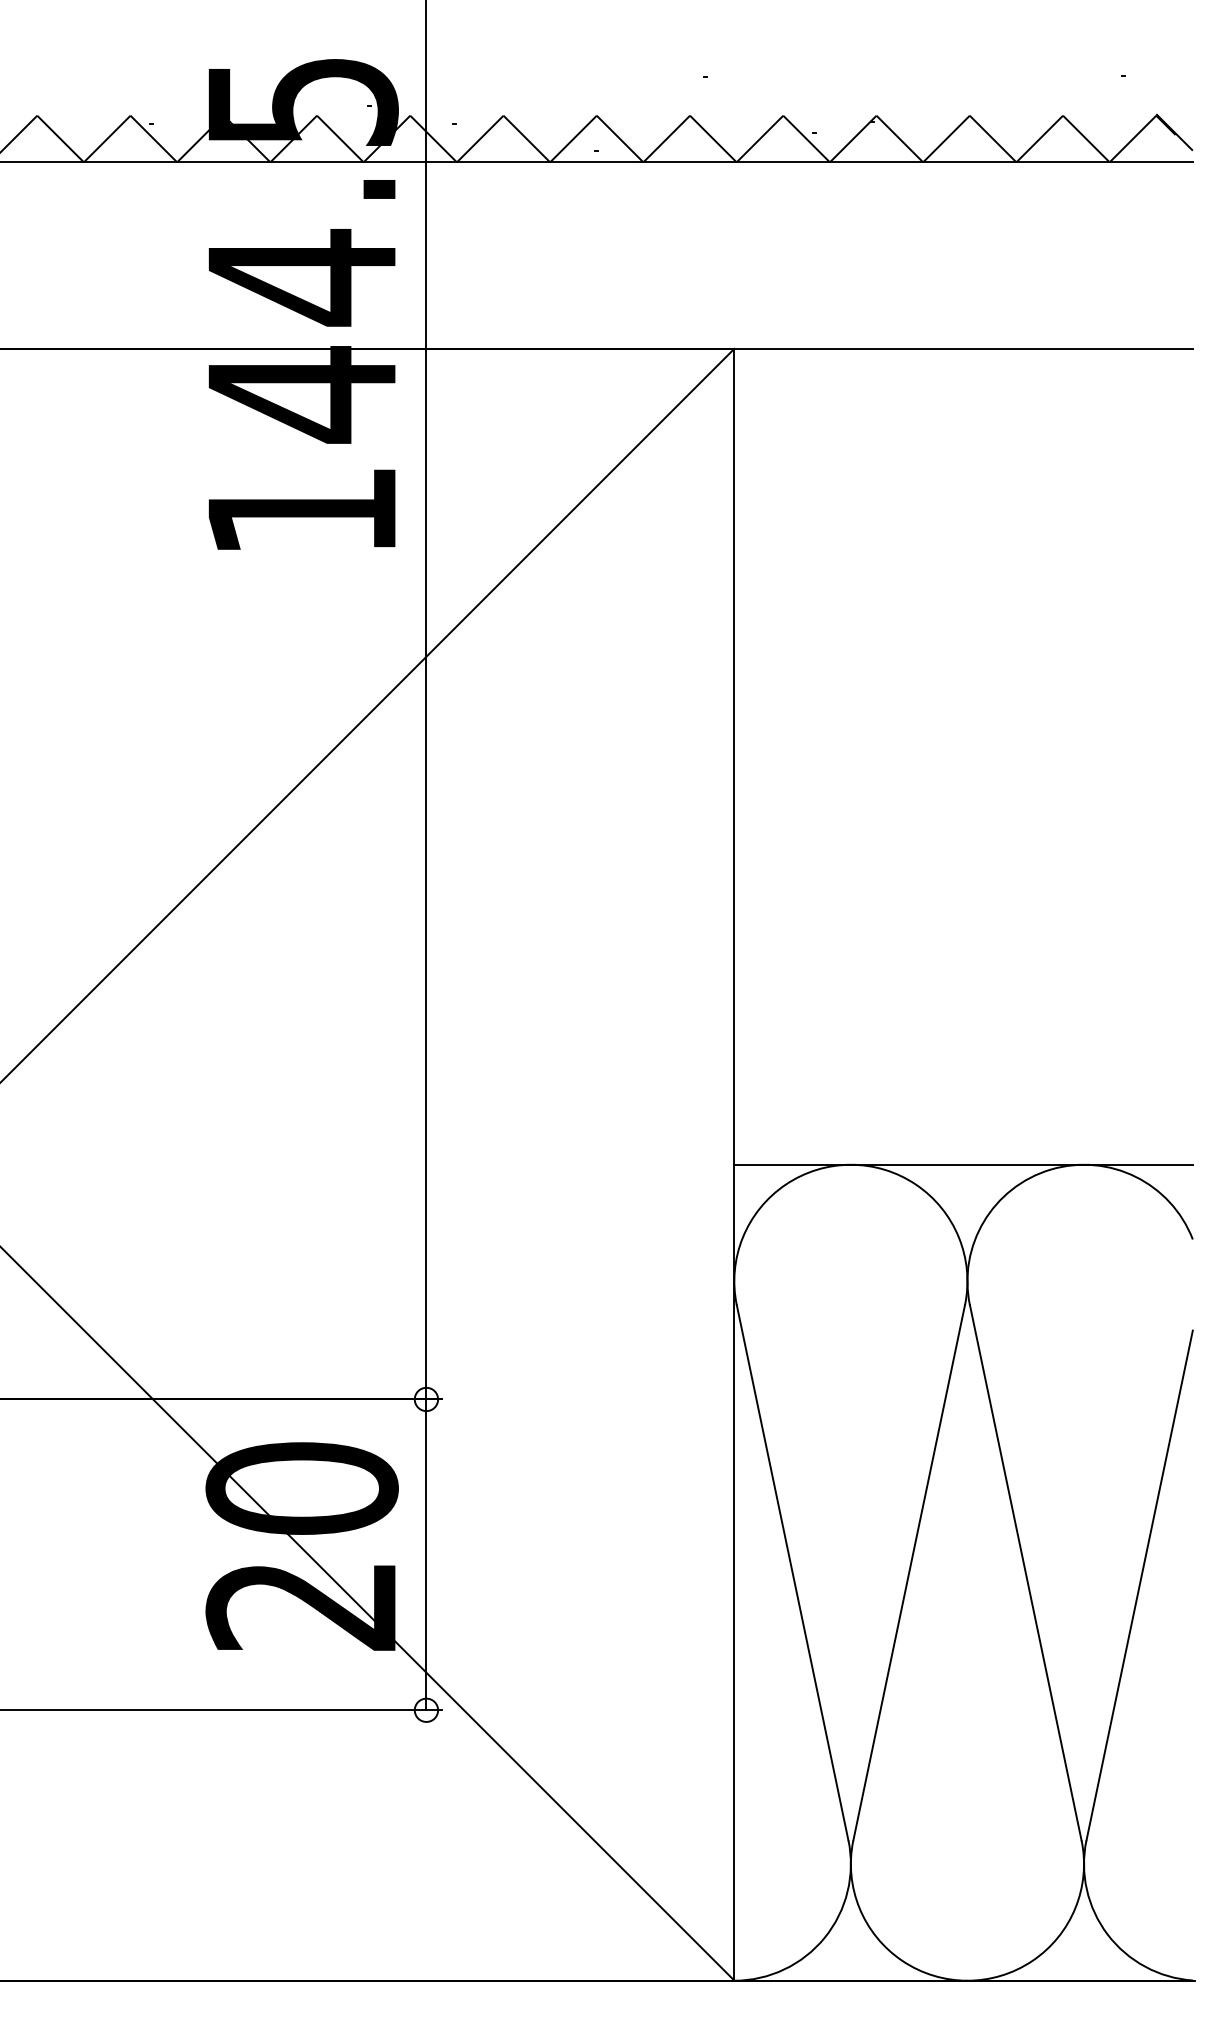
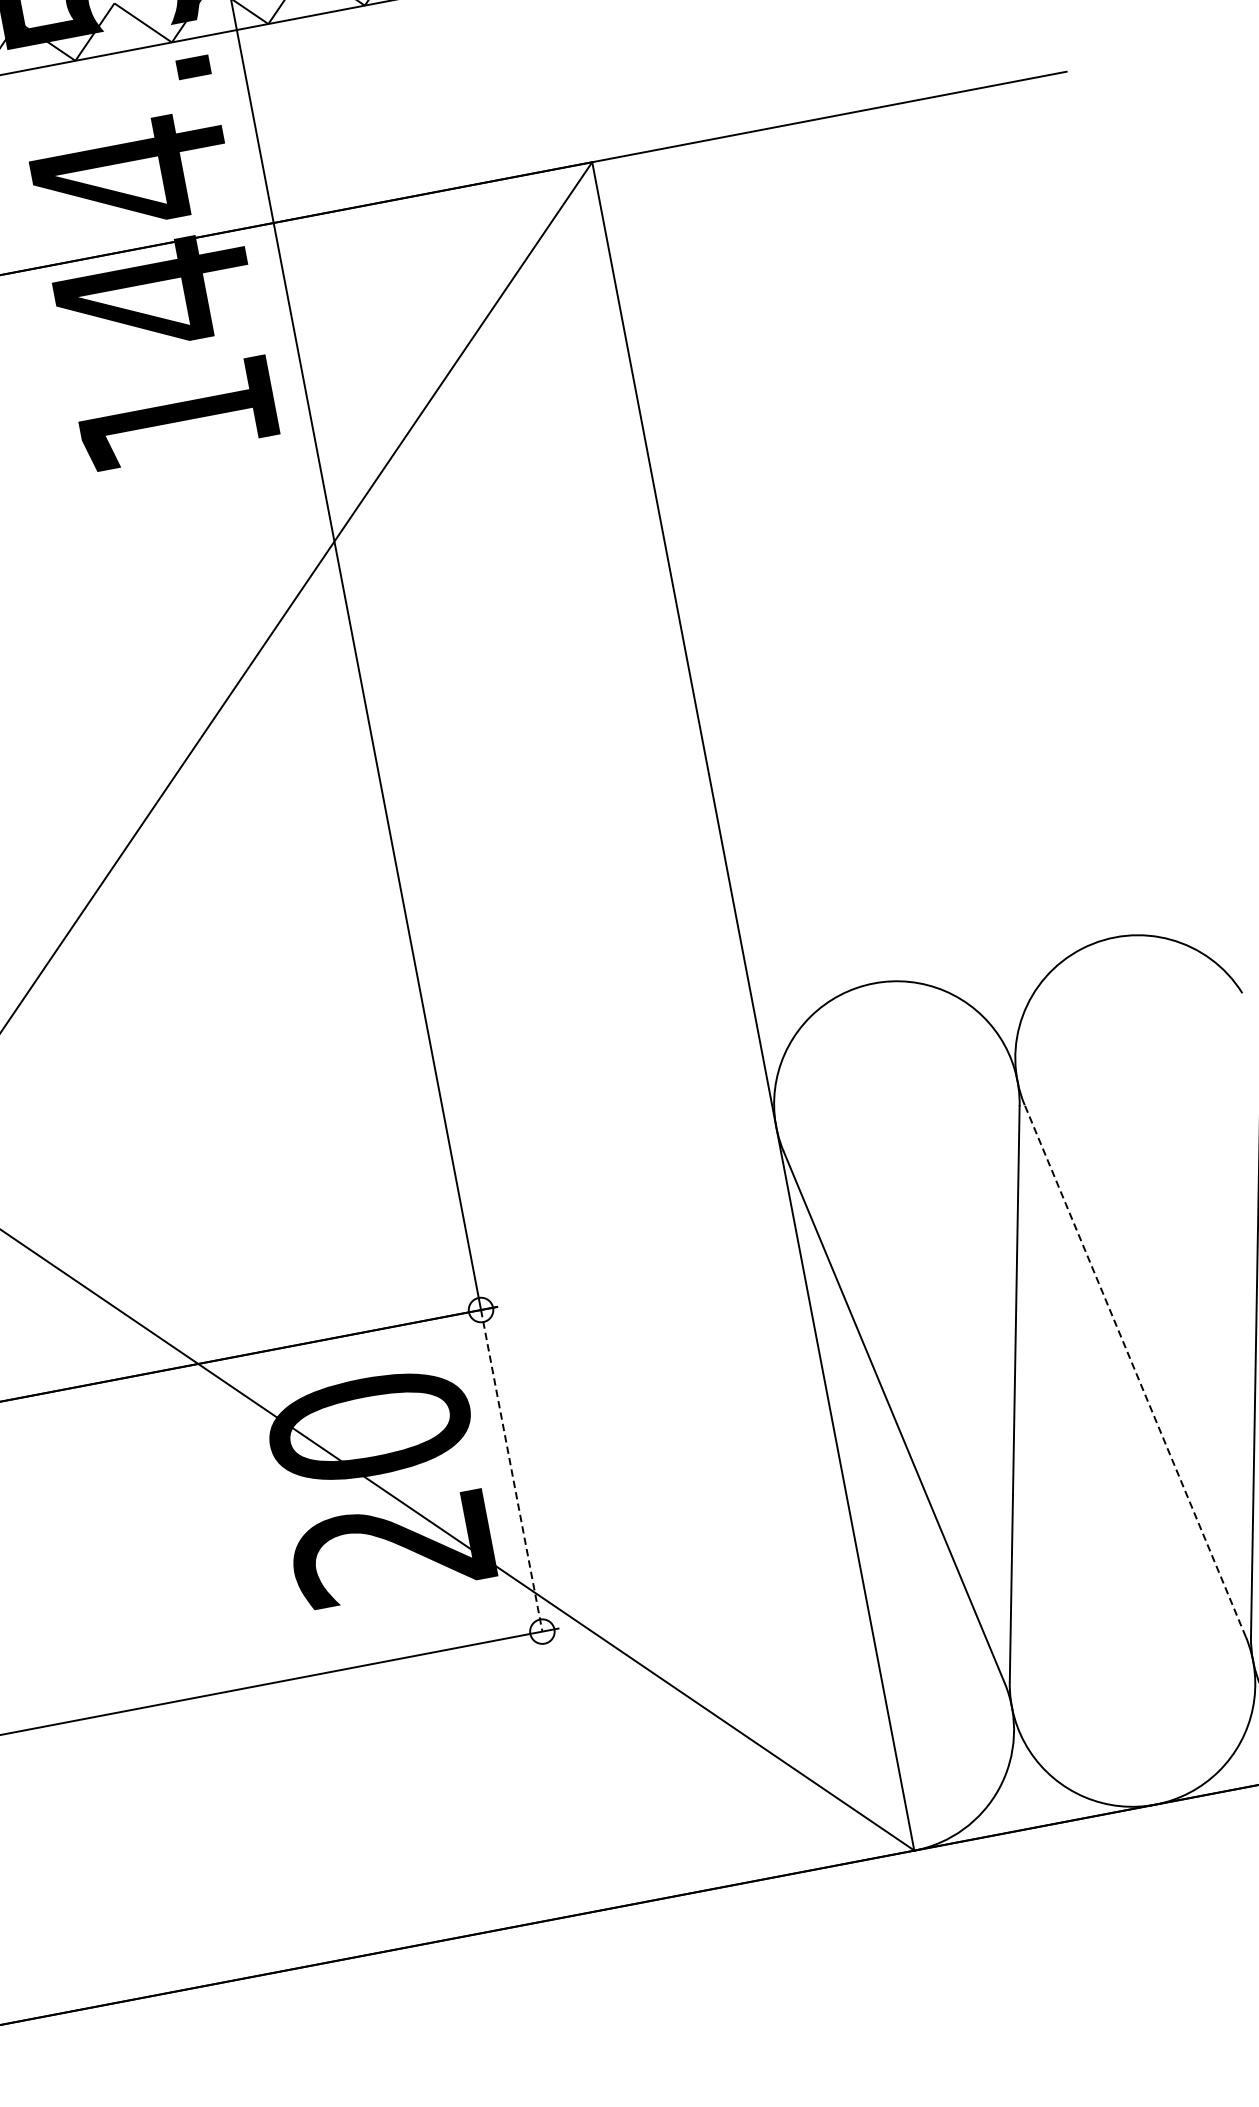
line: (963, 1164) -> (990, 960), removed
line: (426, 1555) -> (511, 1471), solid -> dashed
line: (1025, 1572) -> (1135, 1370), solid -> dashed

